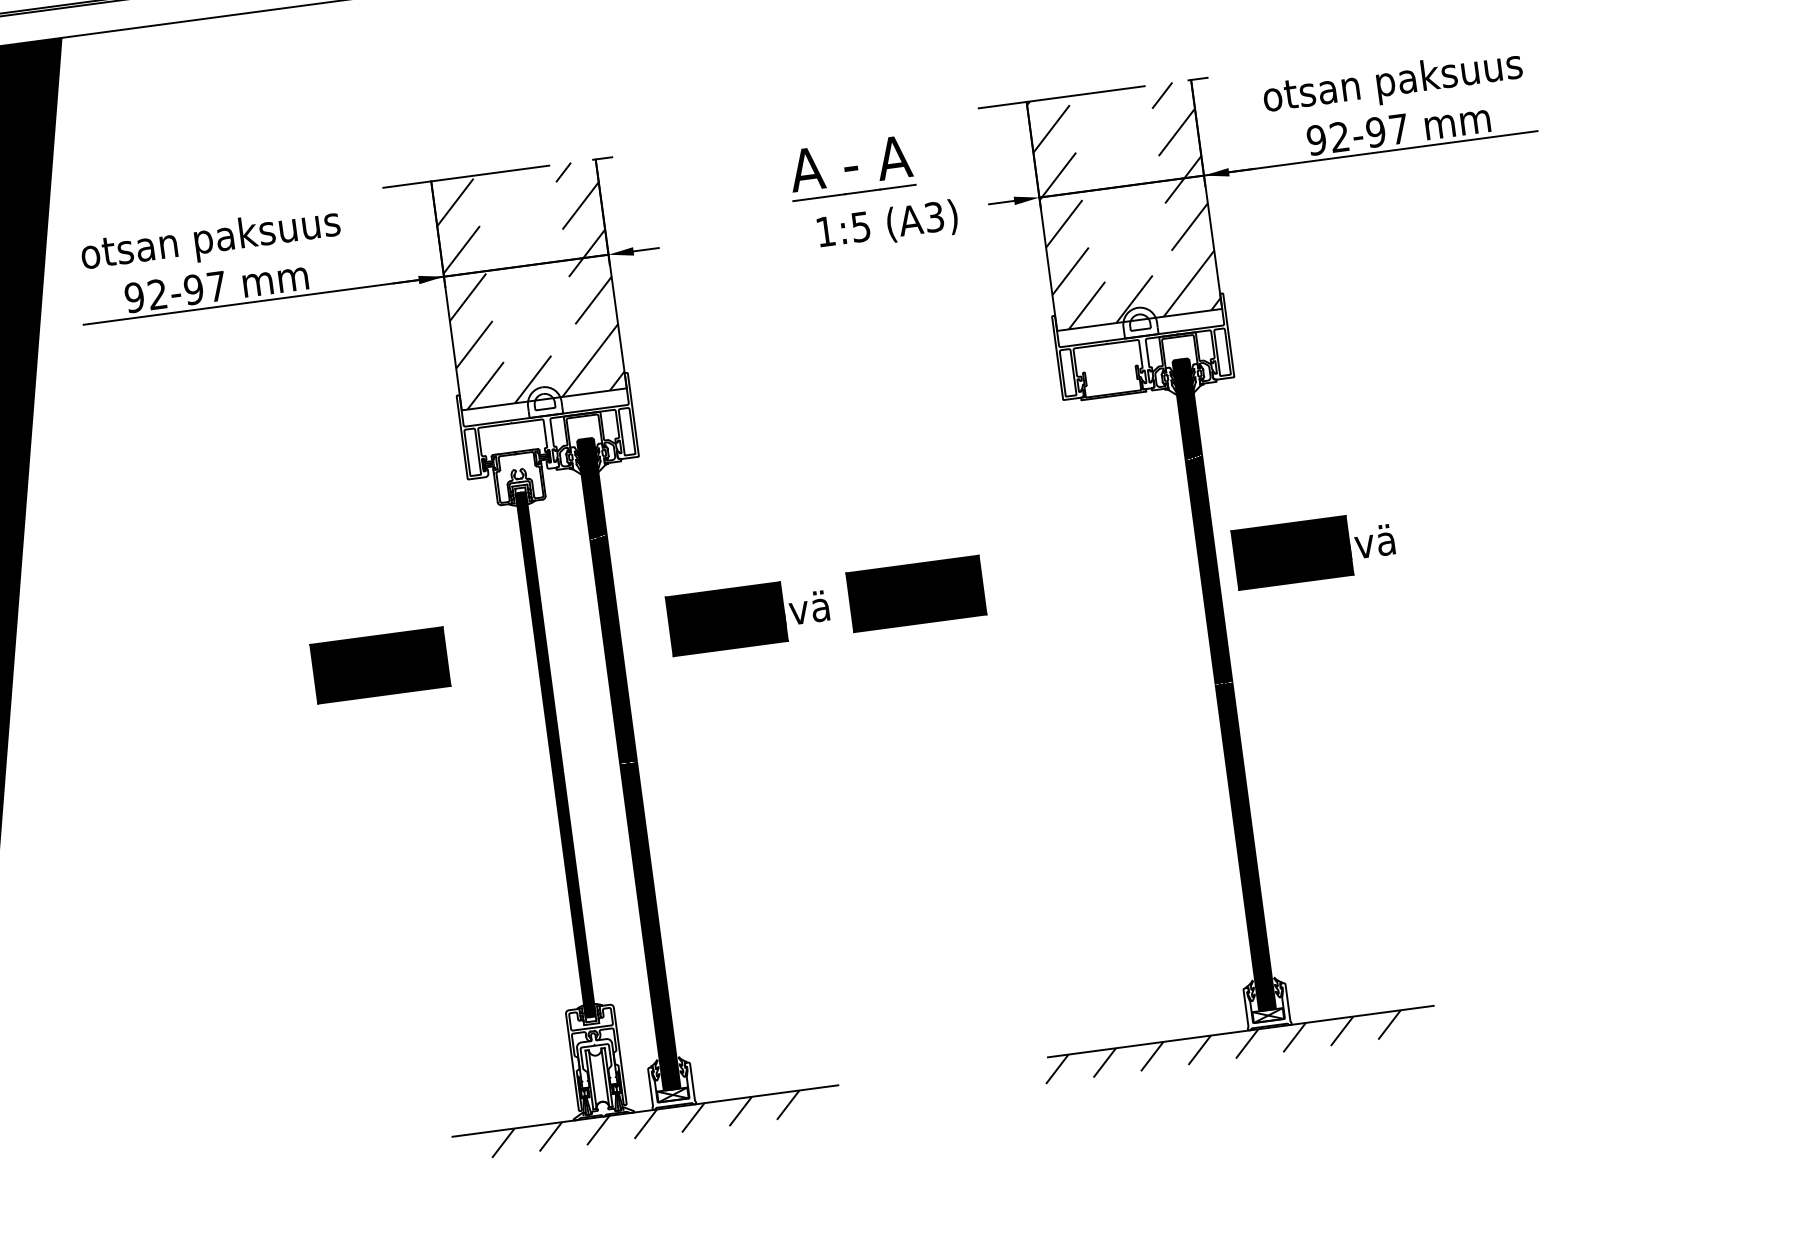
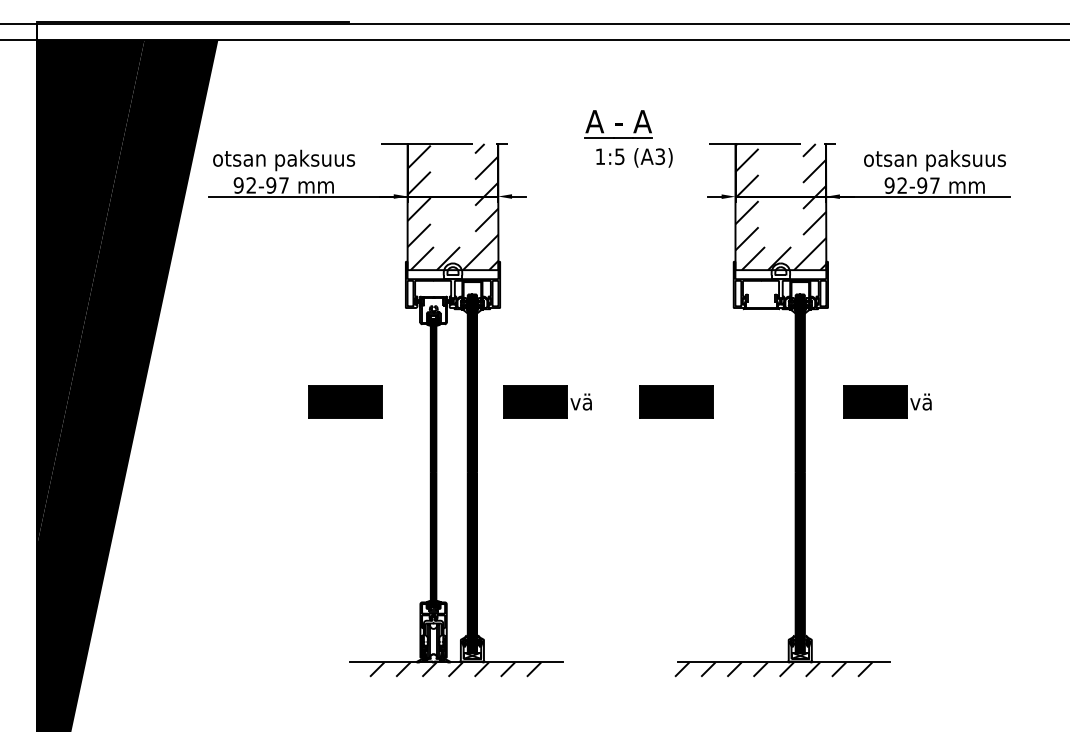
part: (872, 191) -> (628, 138), moved
part: (1313, 548) -> (887, 401), moved
part: (916, 592) -> (676, 401), moved

